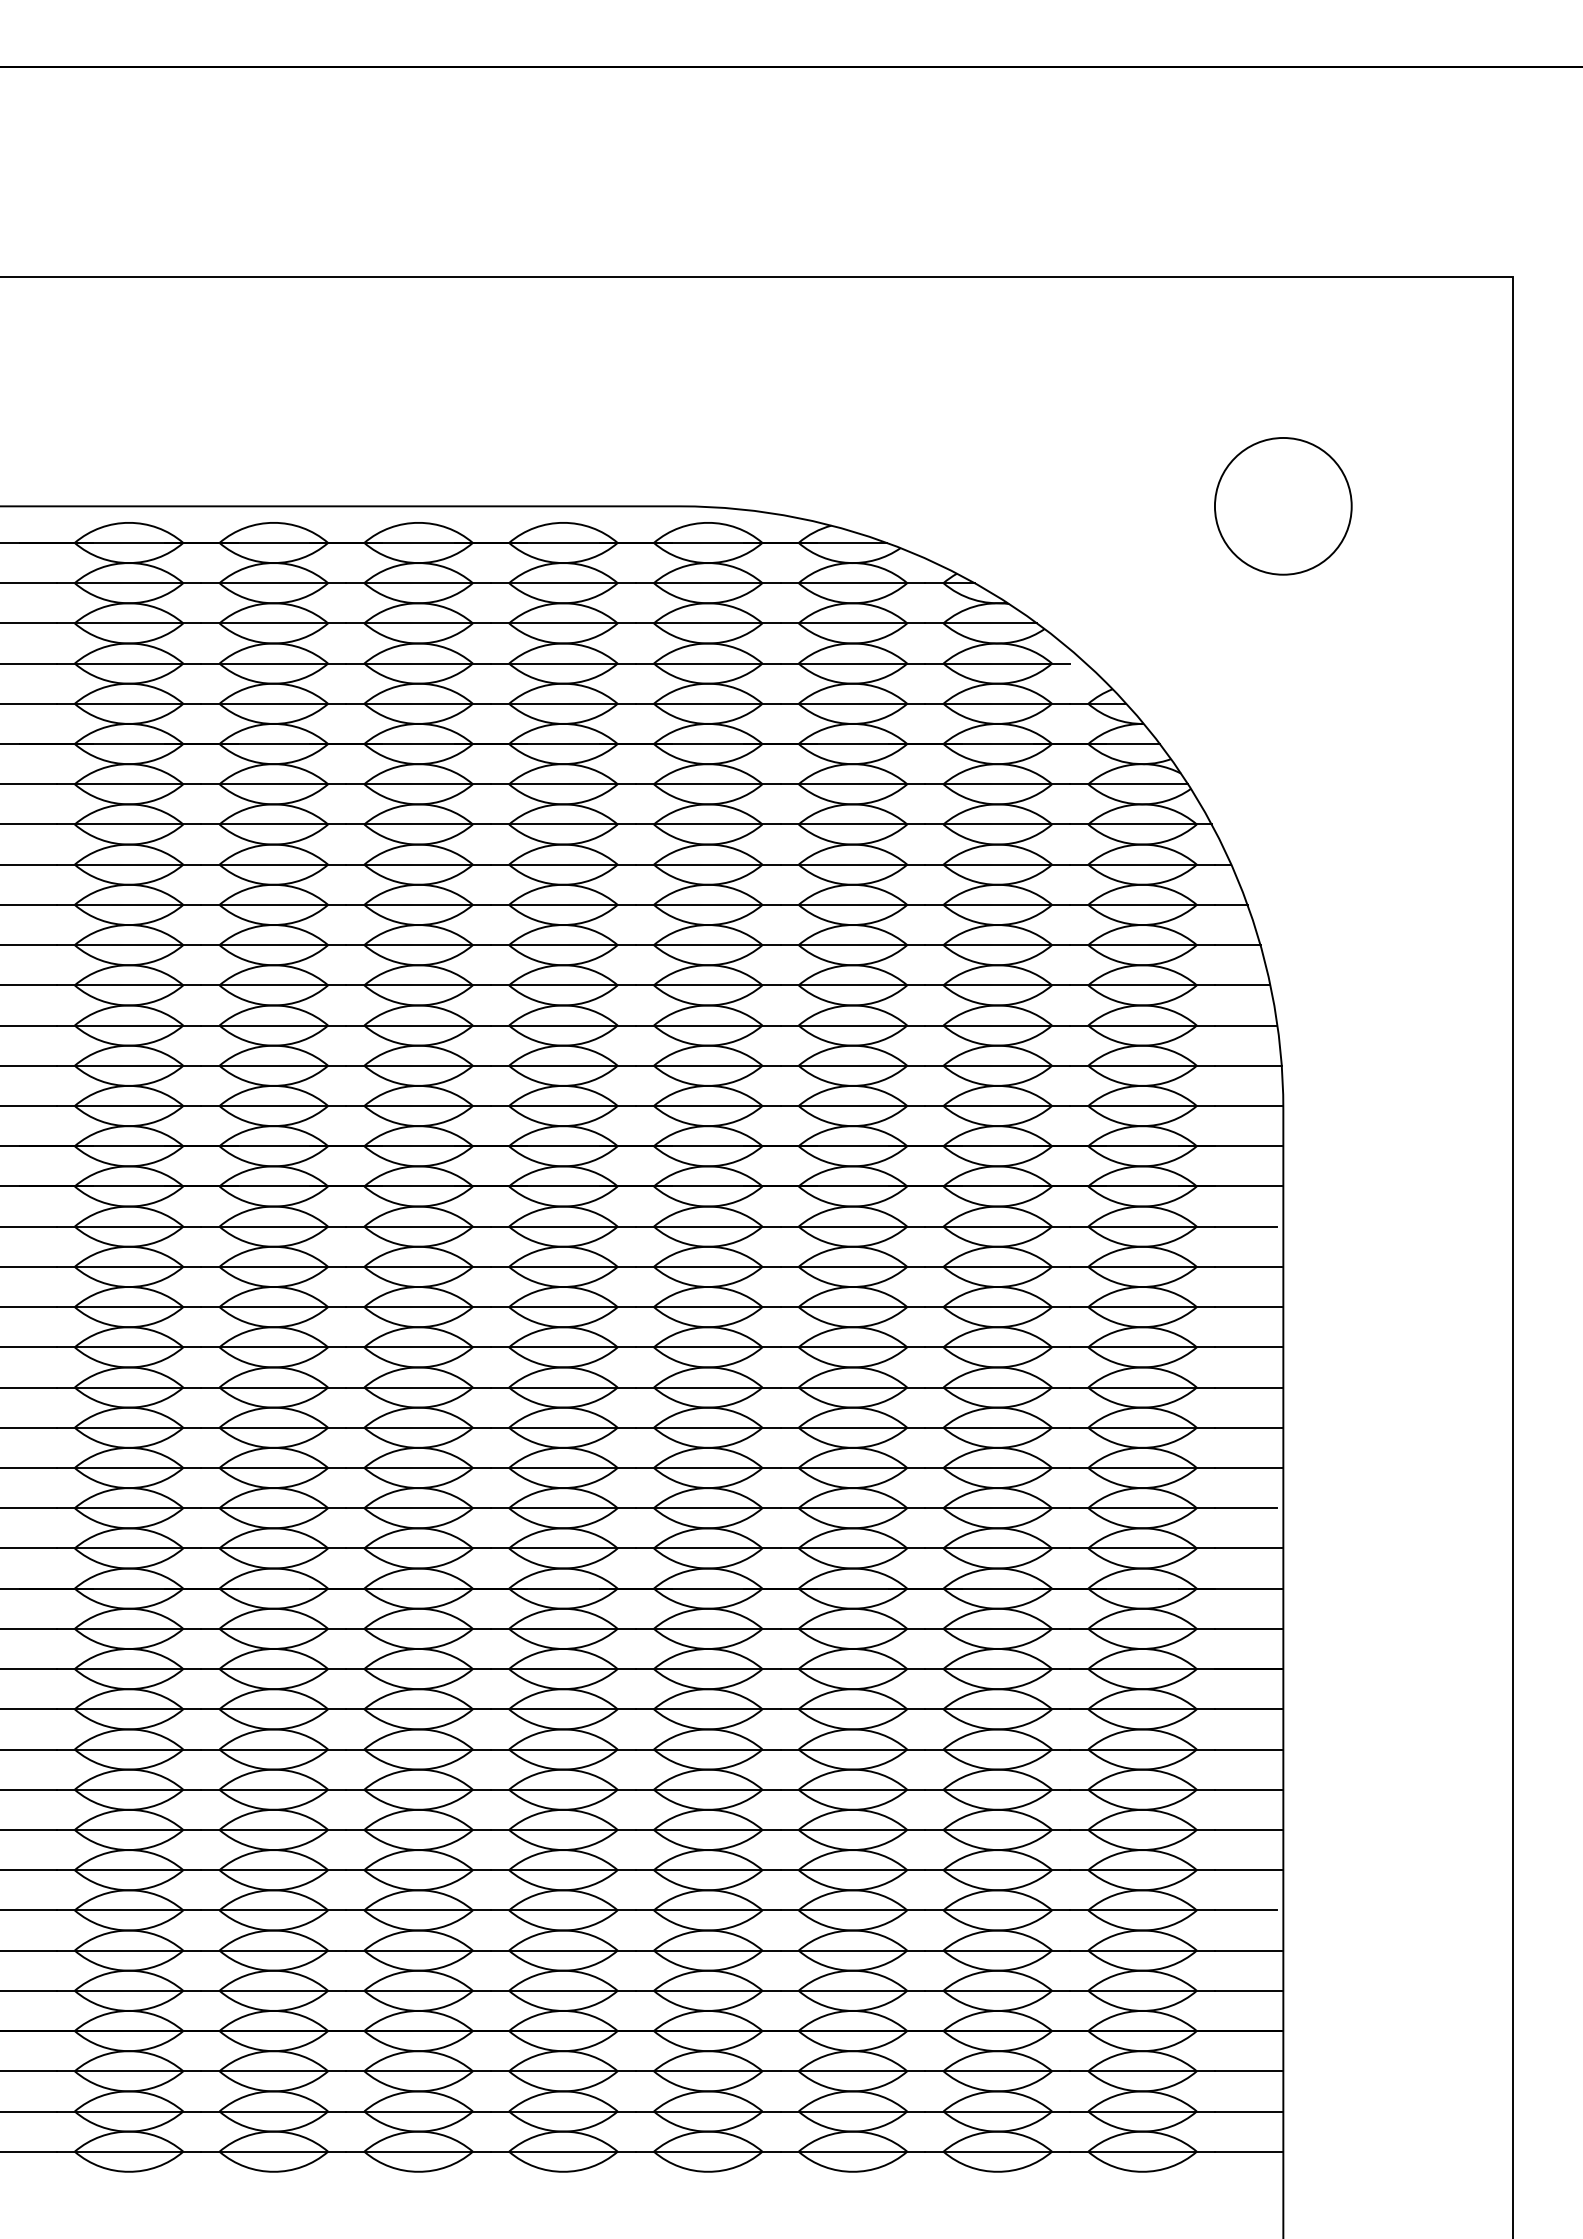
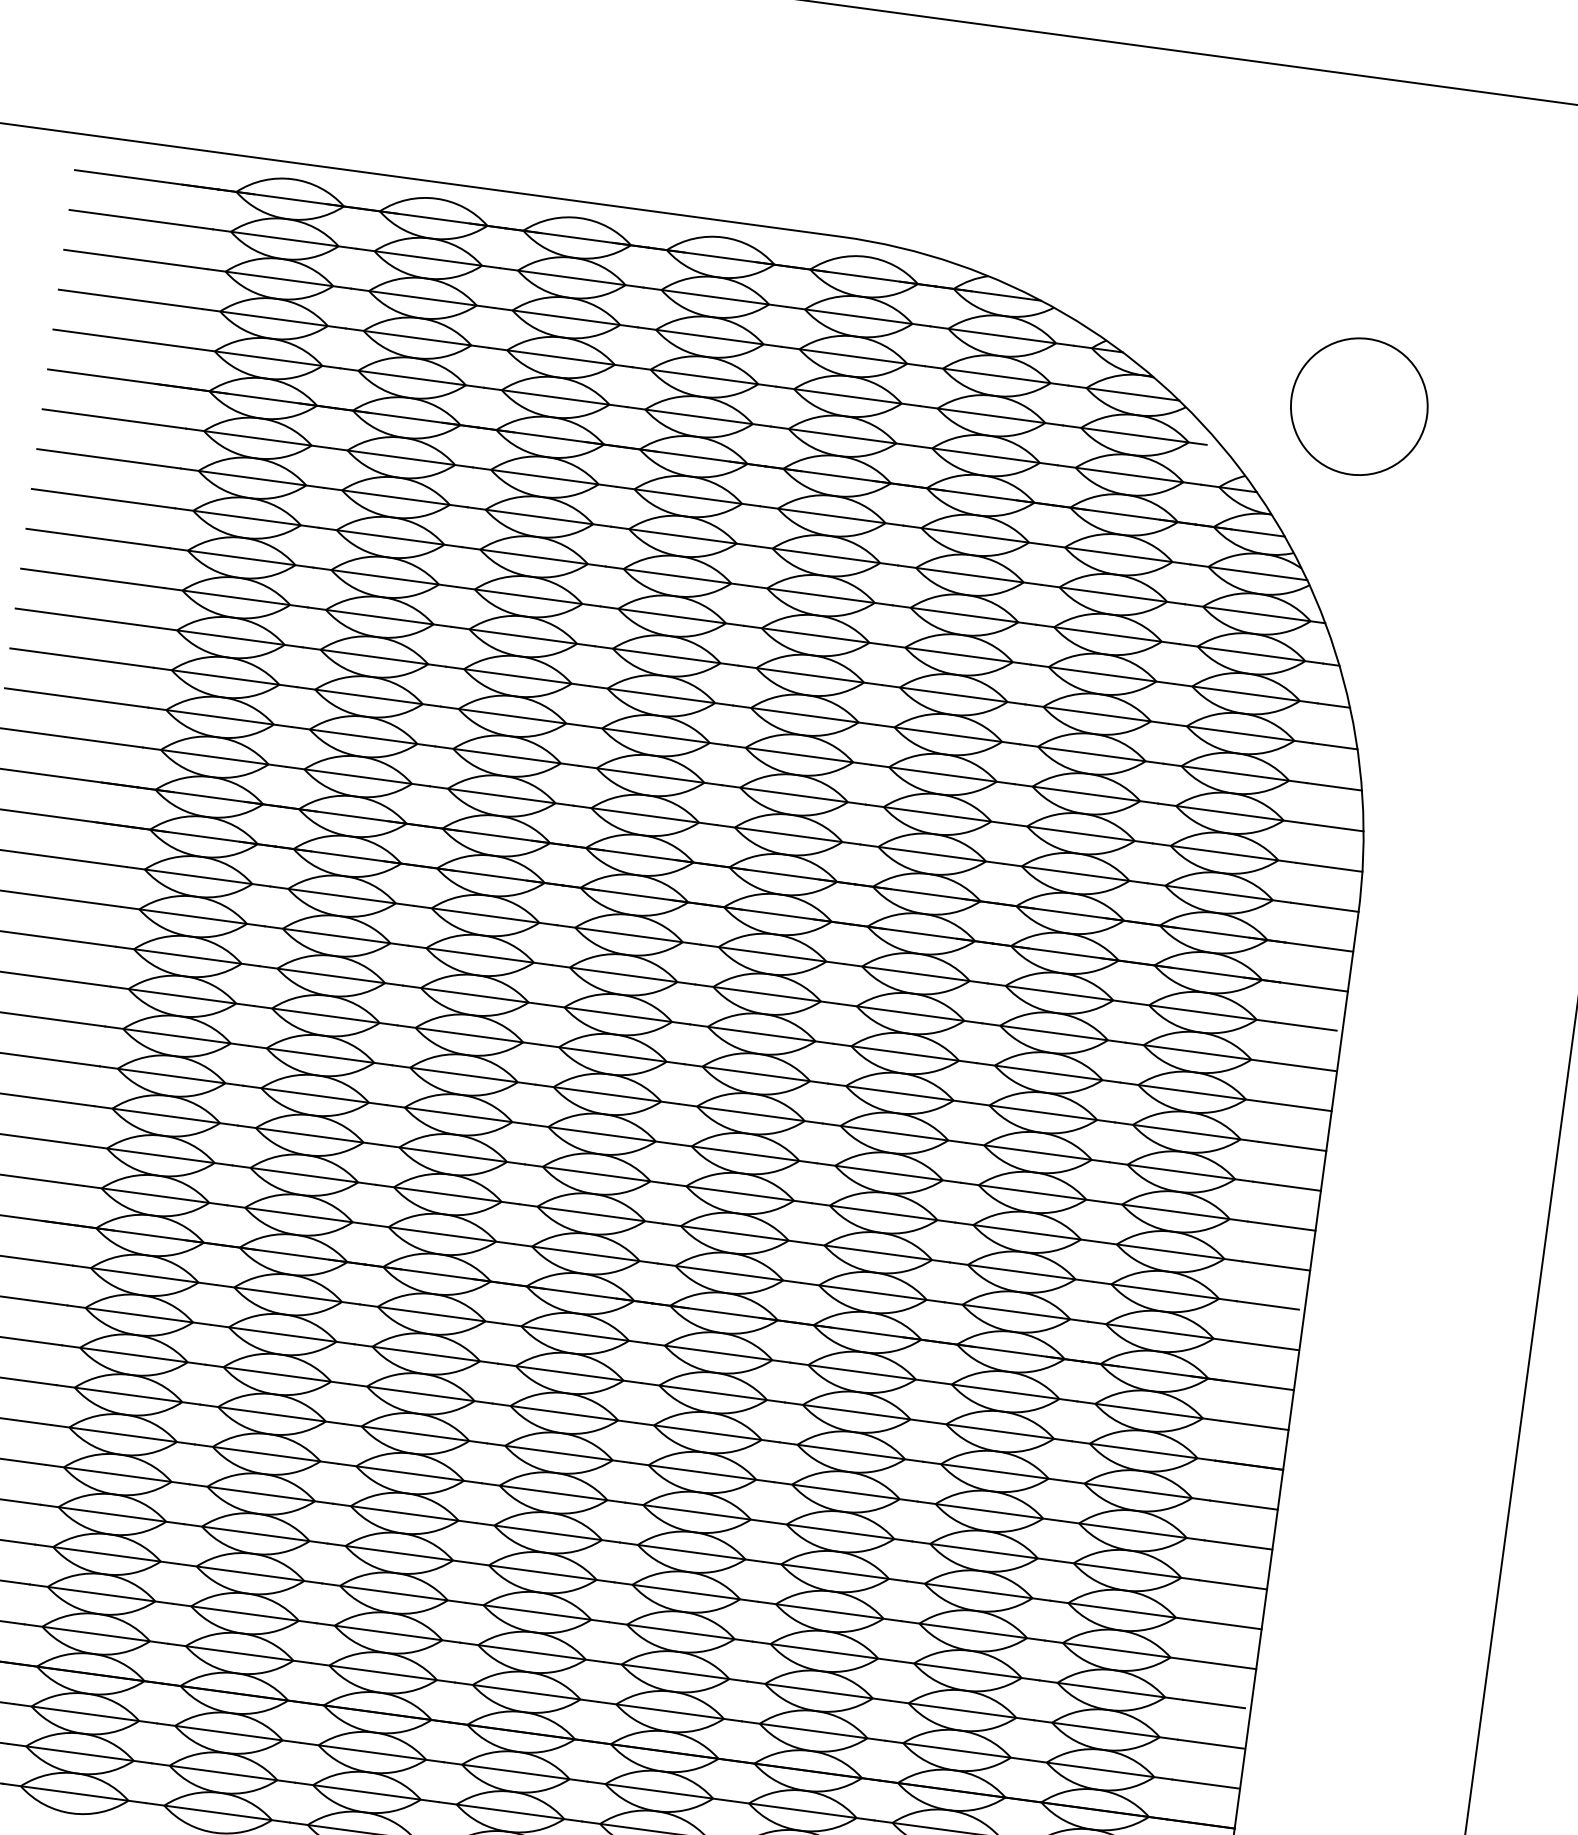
circle: (1283, 506) -> (1359, 406), moved

